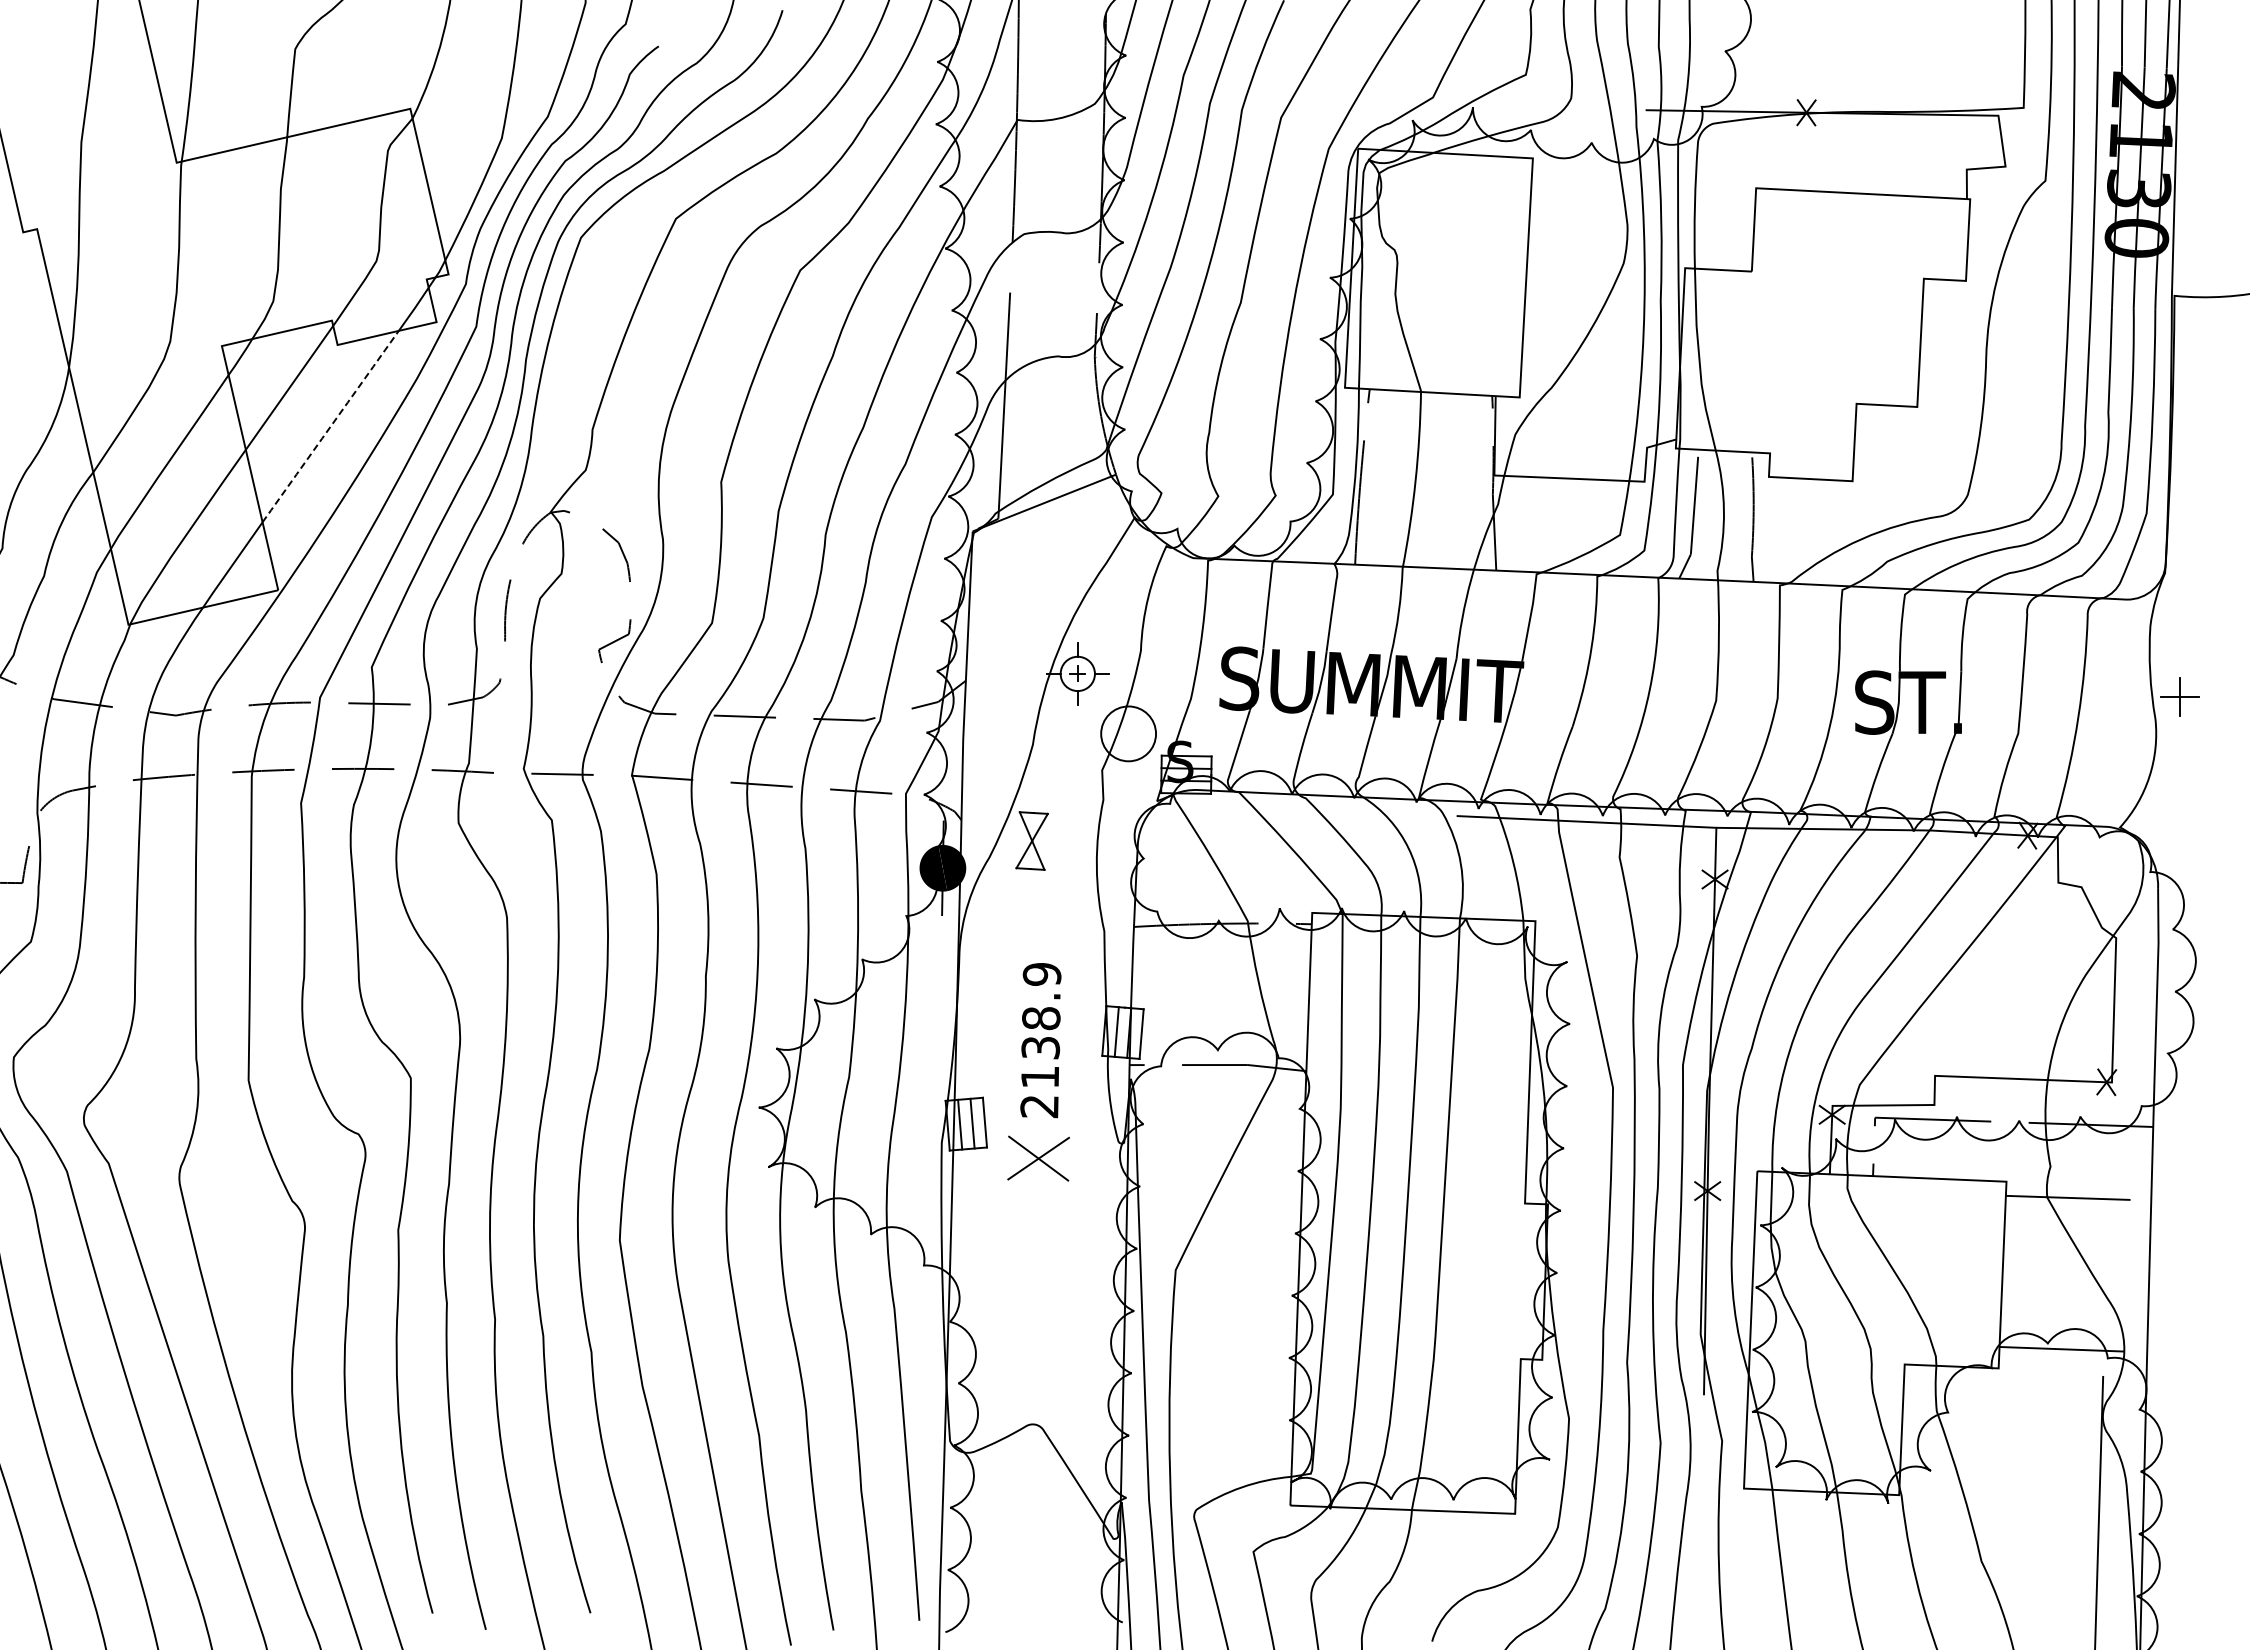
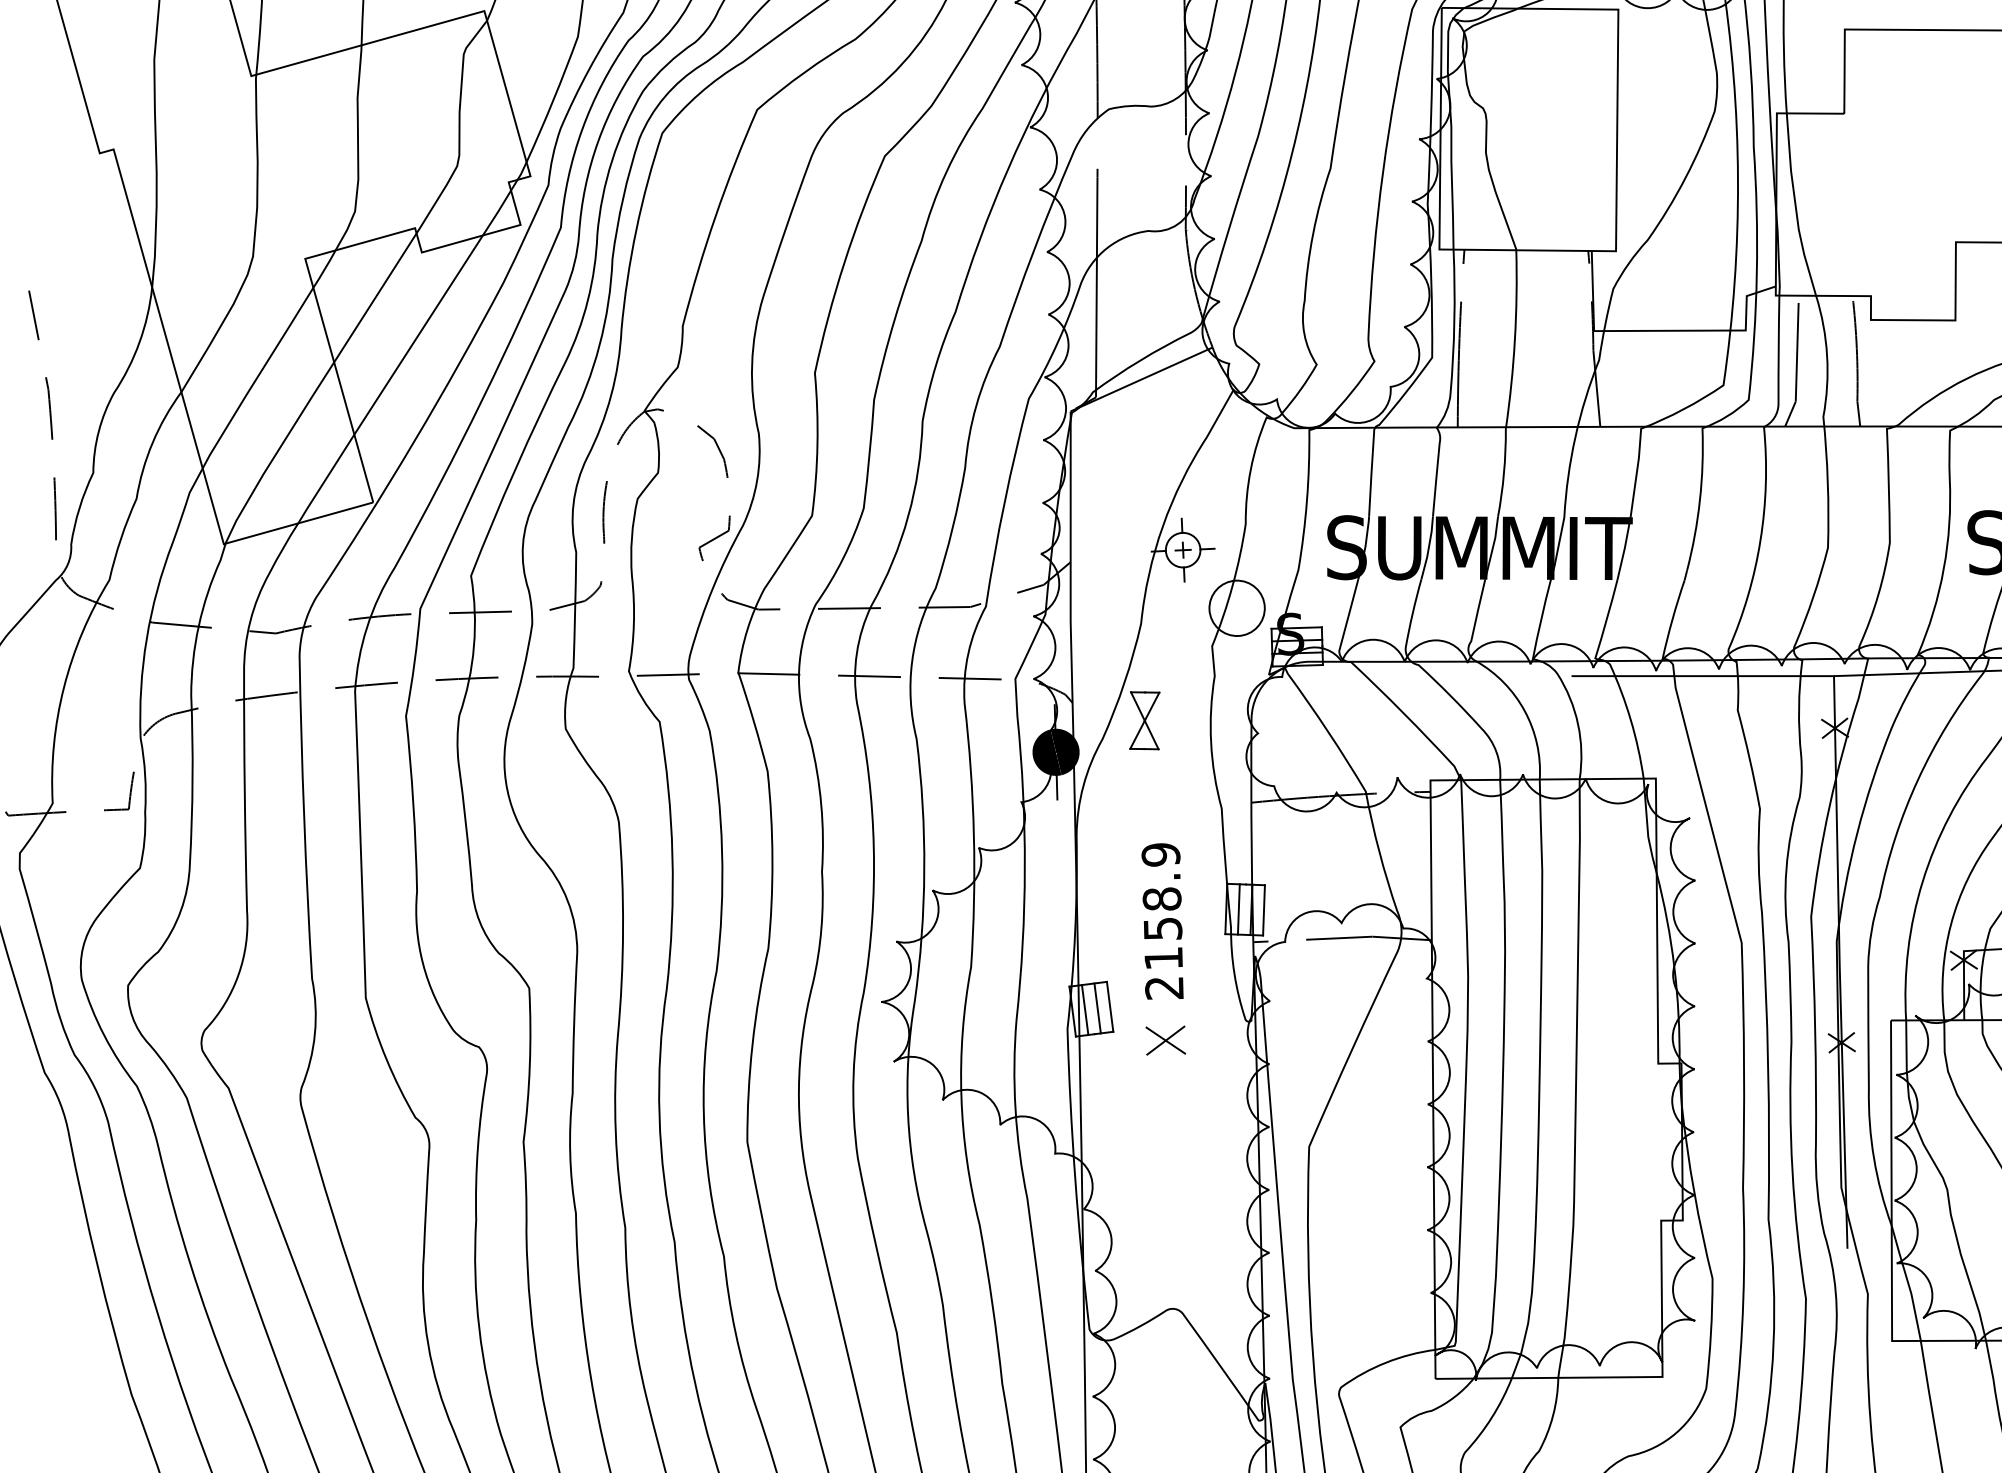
line: (330, 426) -> (418, 334), dashed -> solid
text: (1040, 1047) -> (1162, 928), 2138.9 -> 2158.9
part: (1038, 1158) -> (1165, 1040), size x0.62

